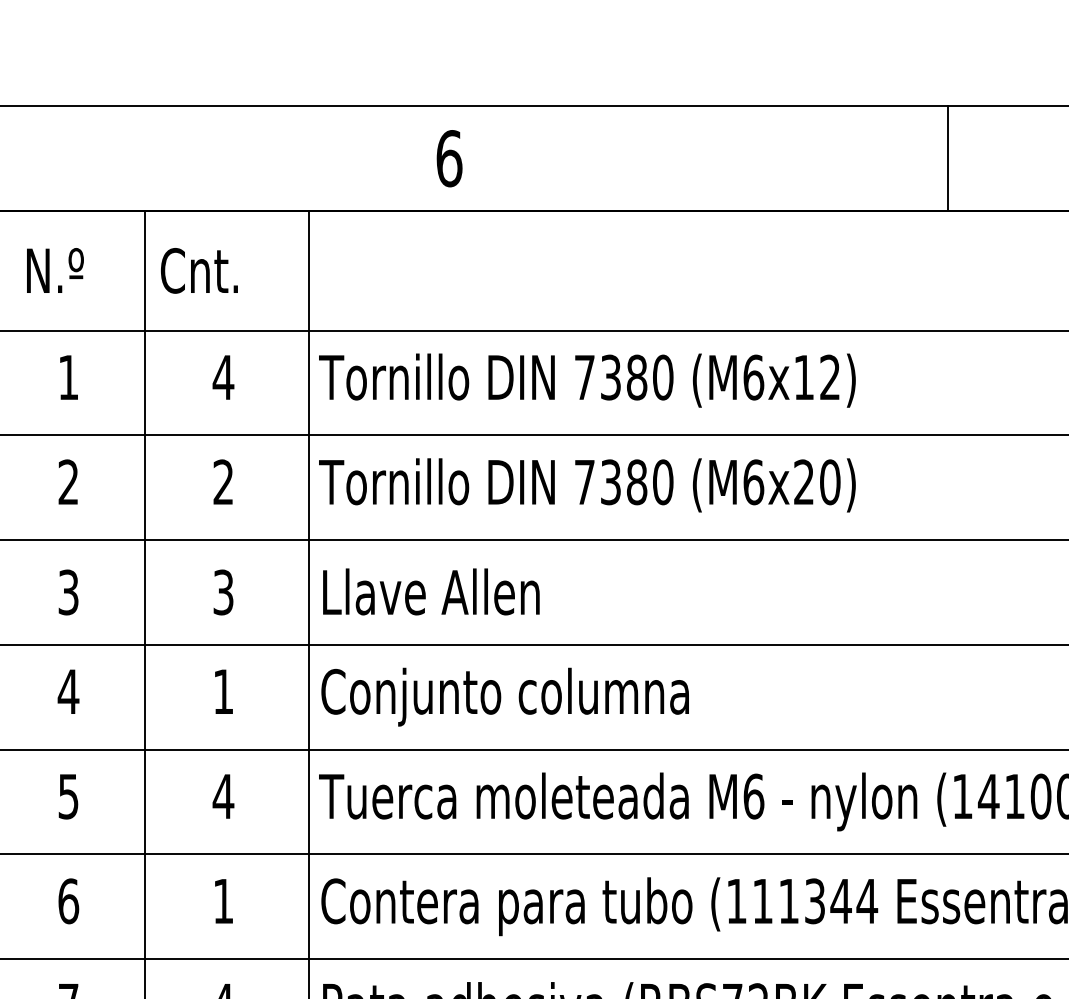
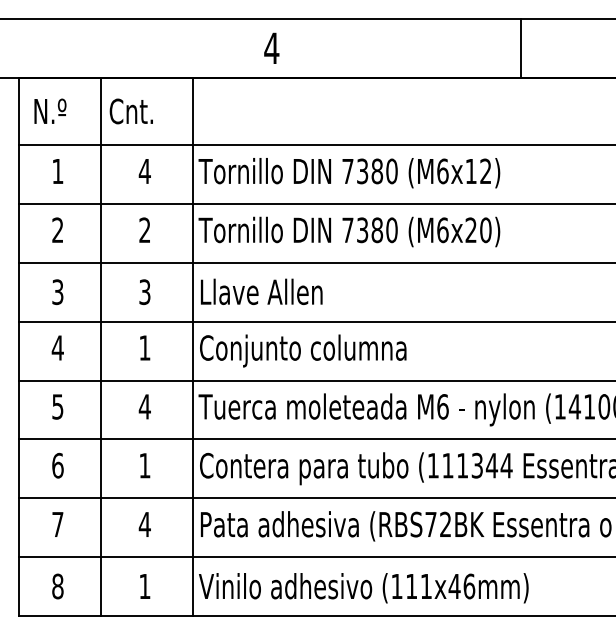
text: (448, 158) -> (271, 48), 6 -> 4
line: (947, 158) -> (520, 48), moved

